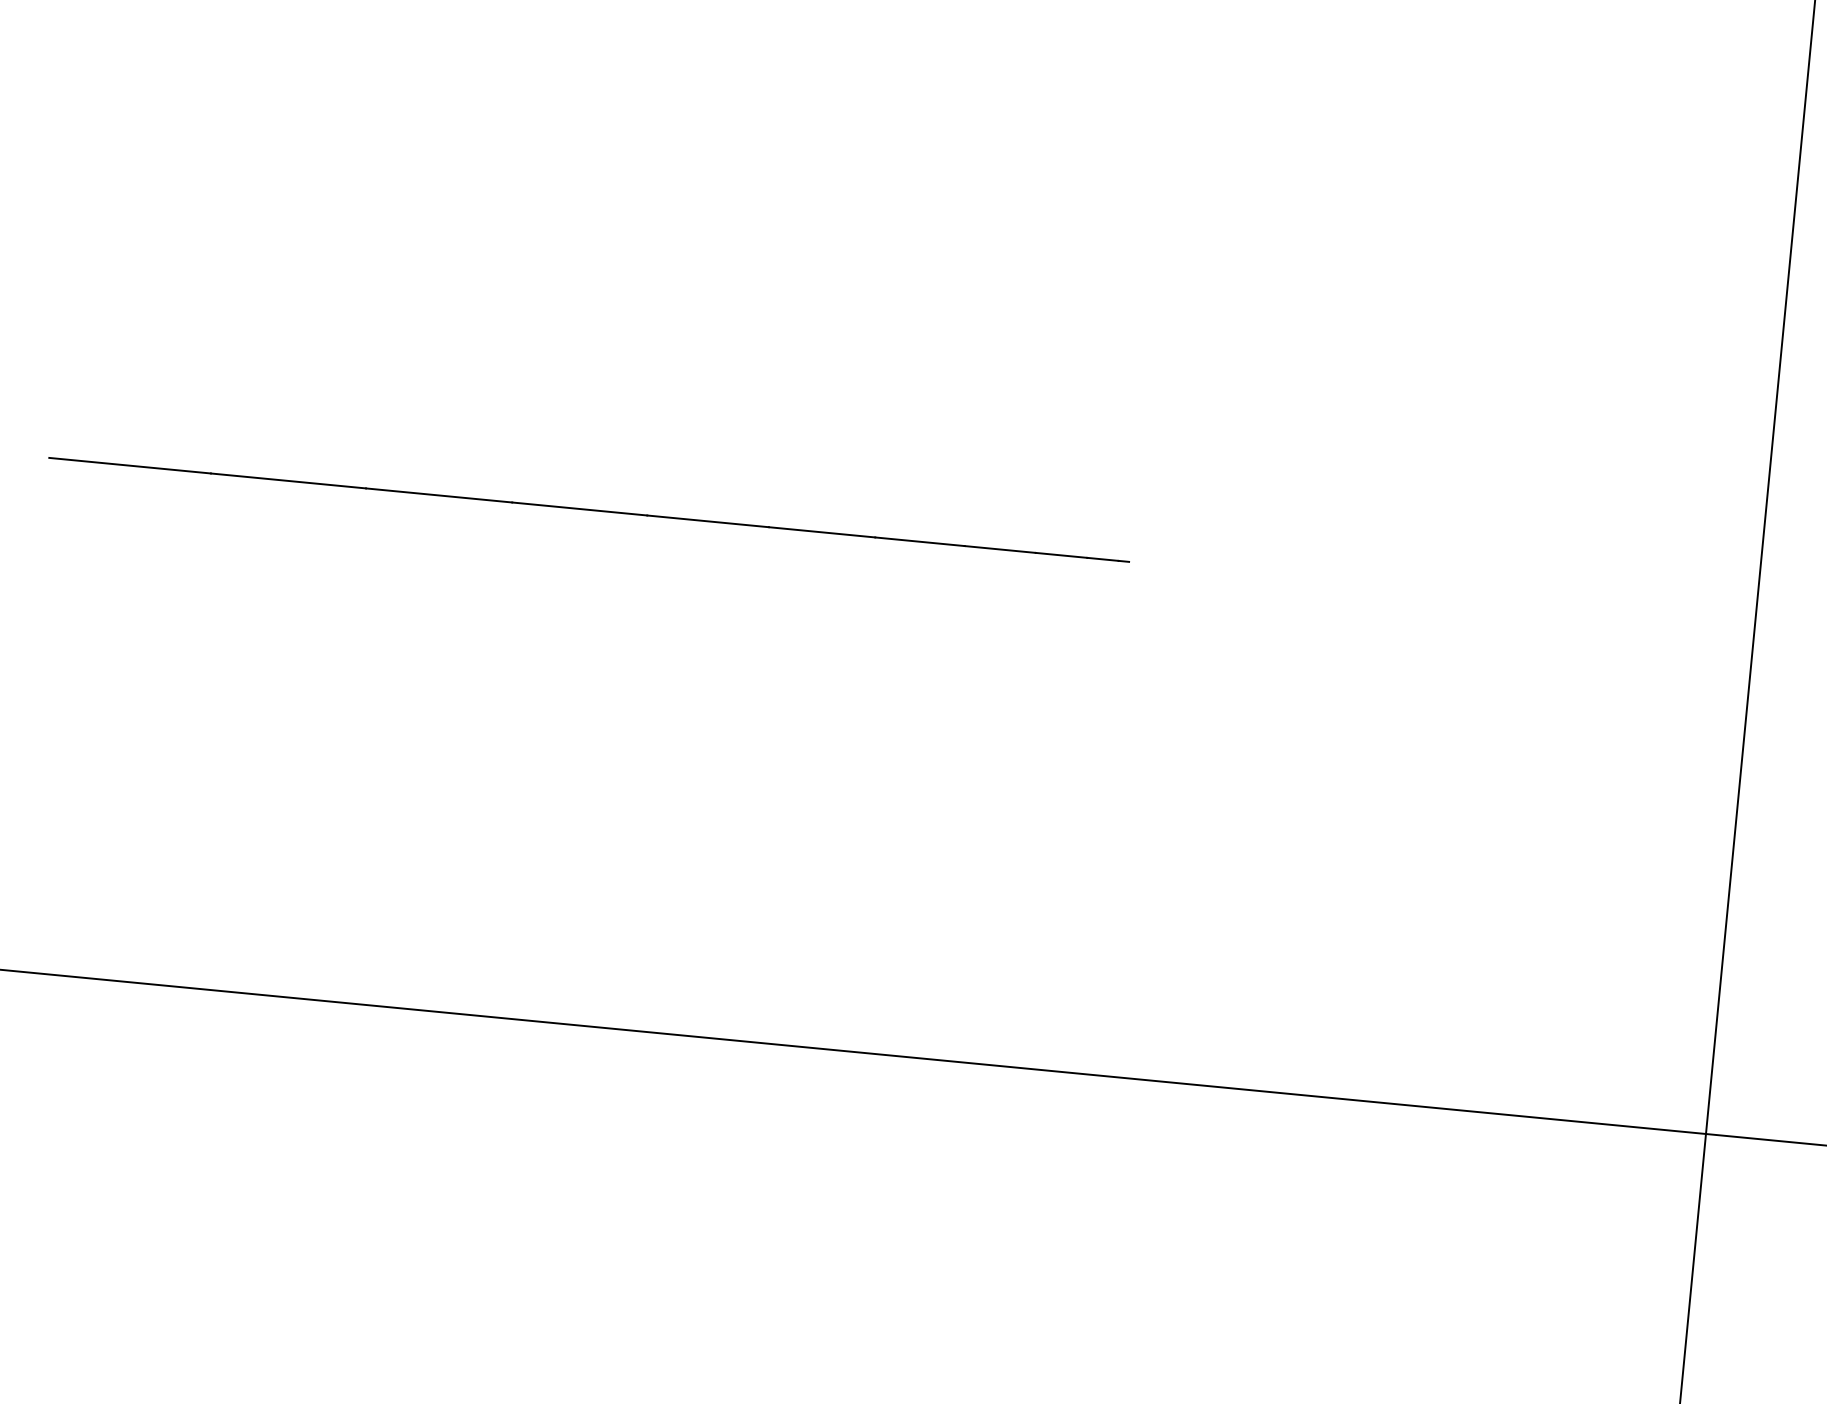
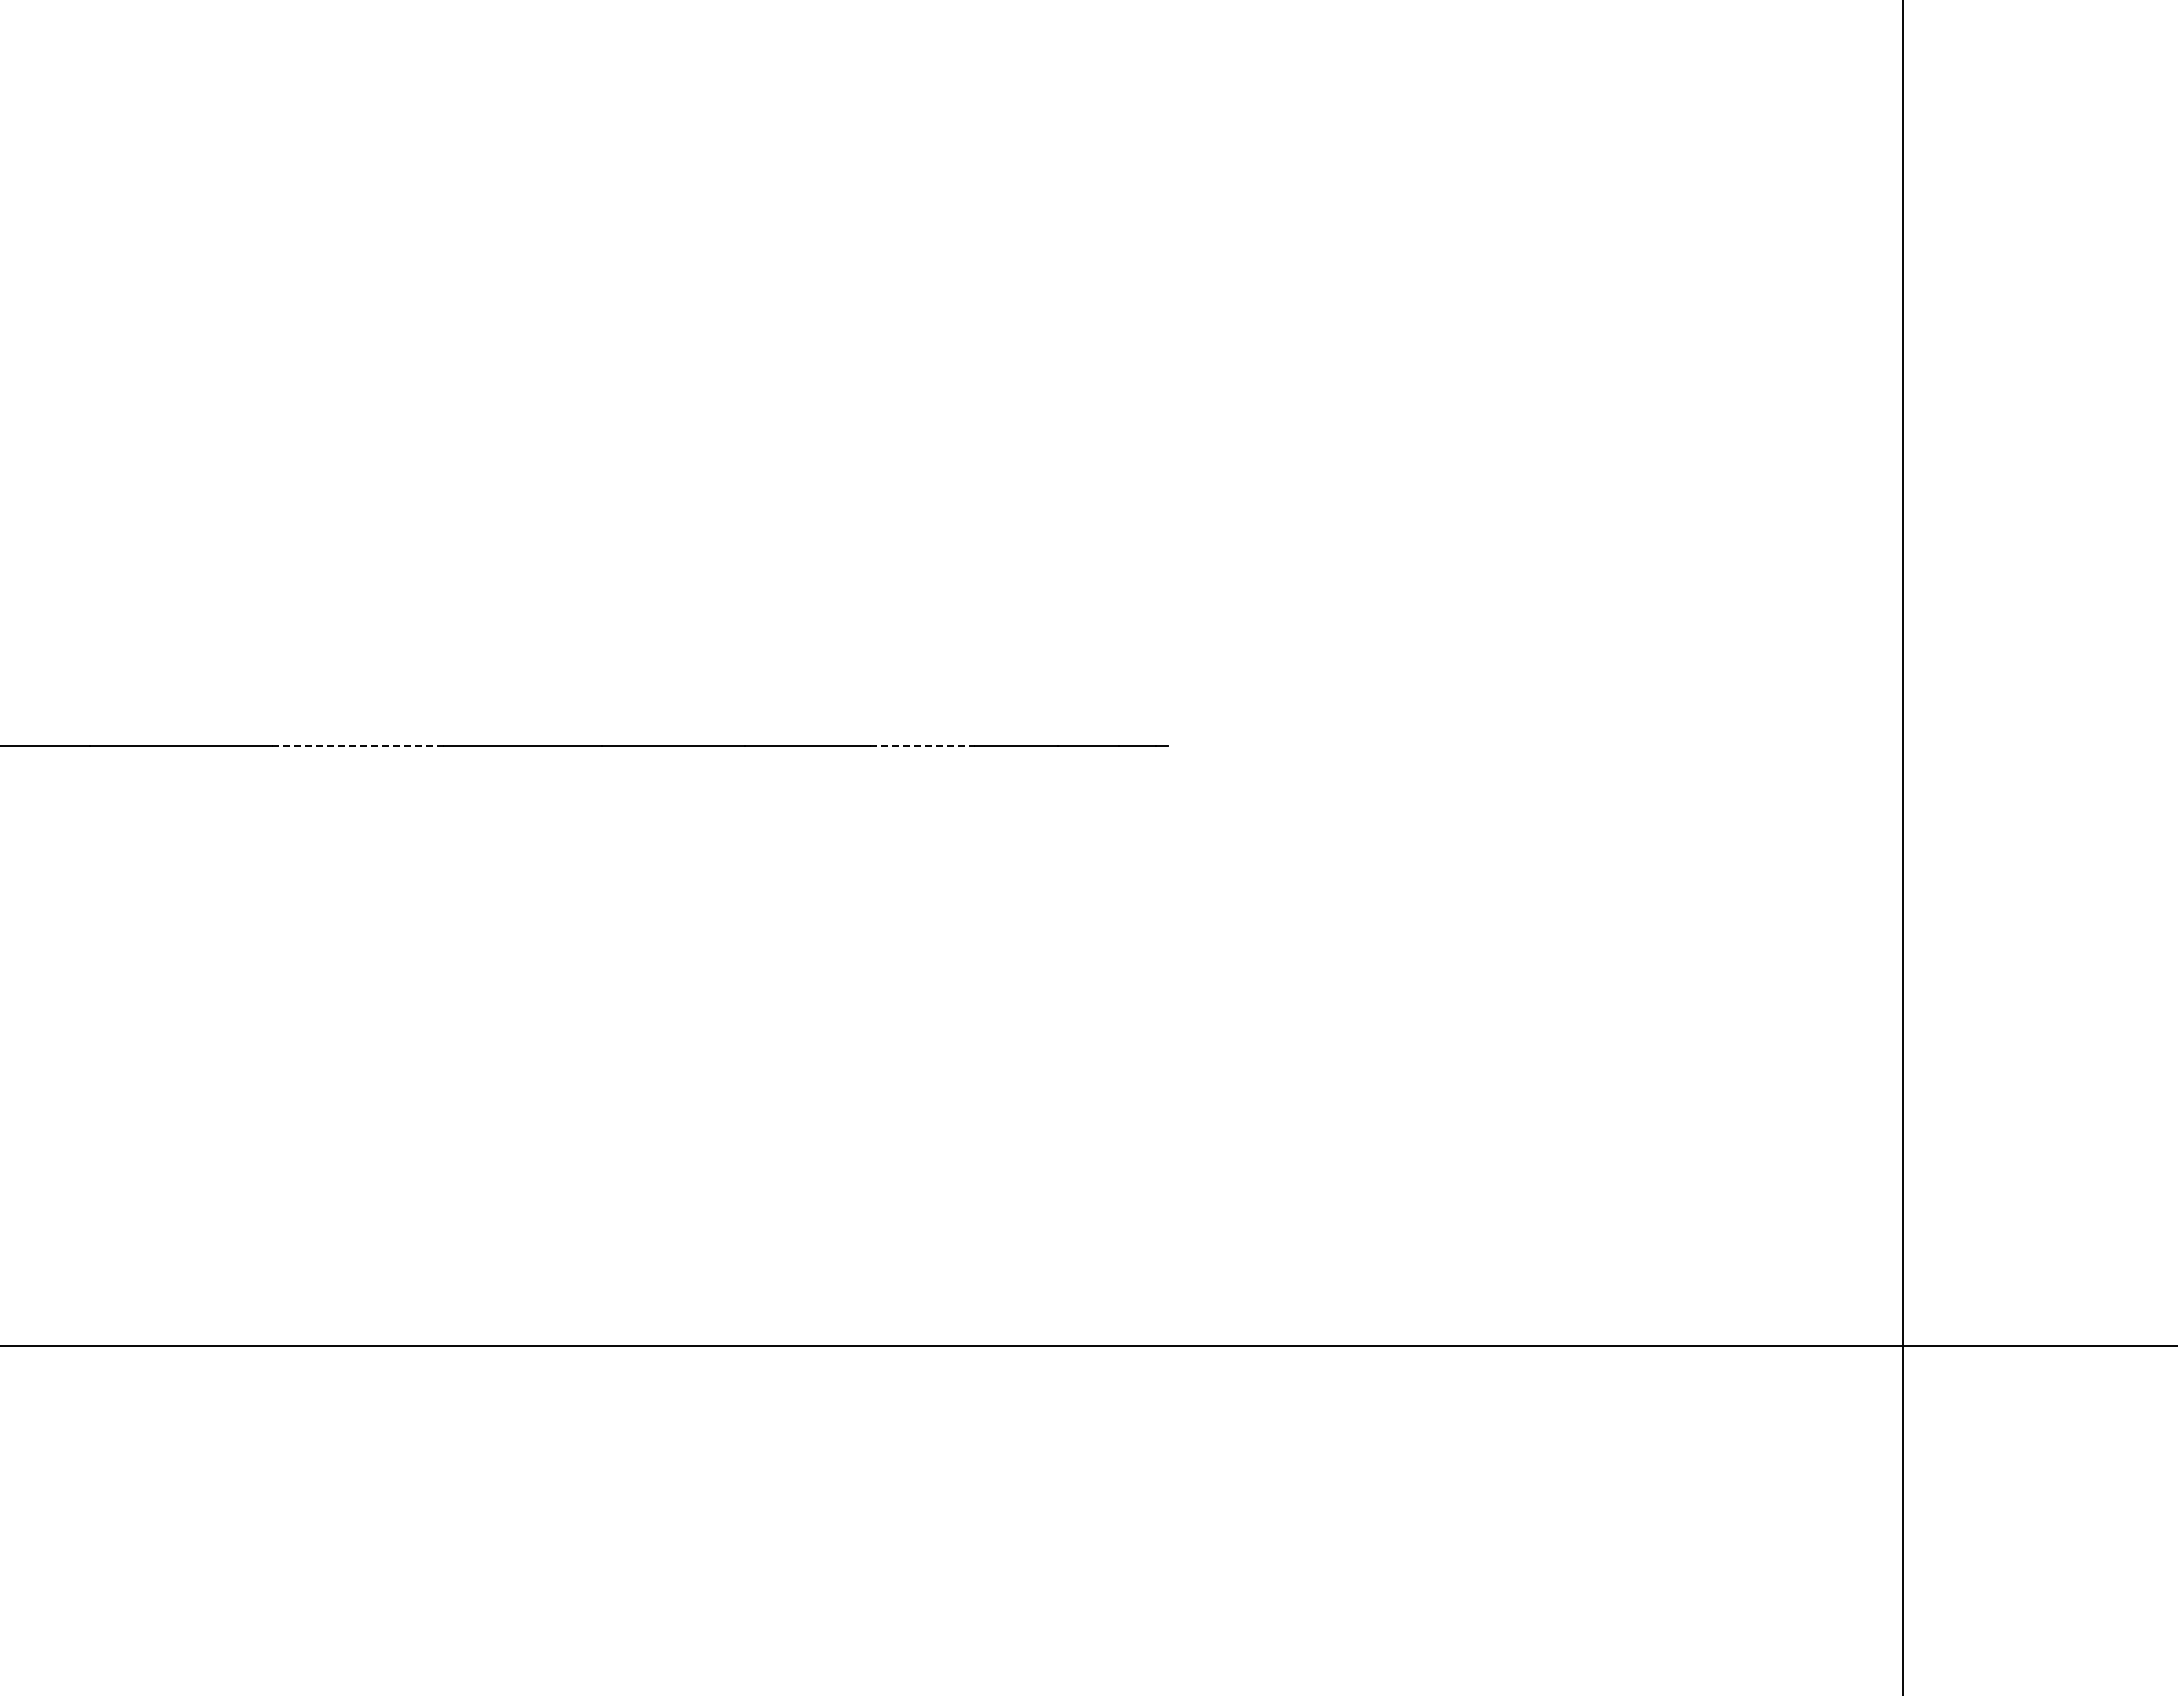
line: (439, 495) -> (358, 745), solid -> dashed
line: (920, 541) -> (922, 745), solid -> dashed

